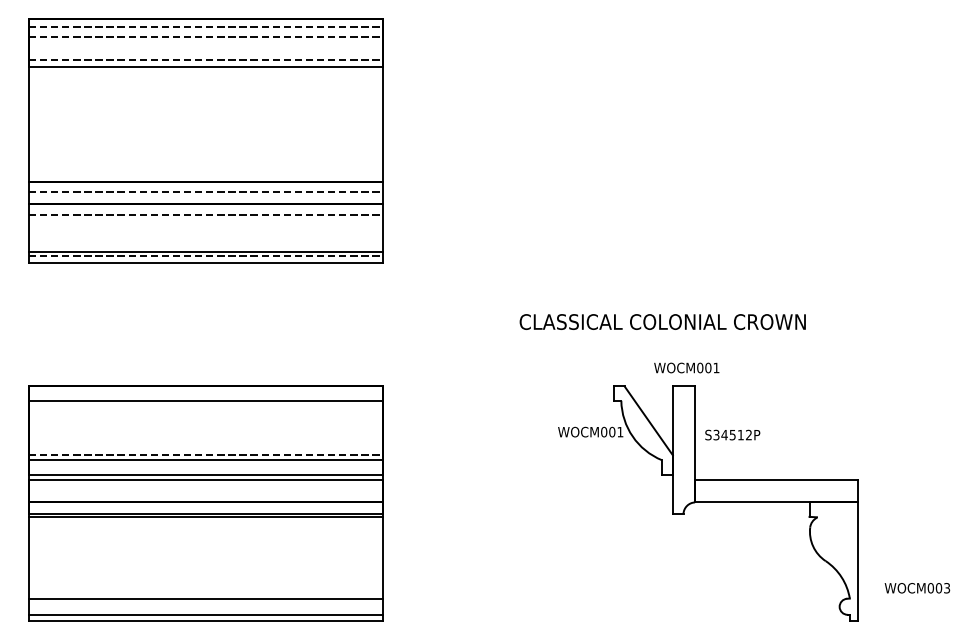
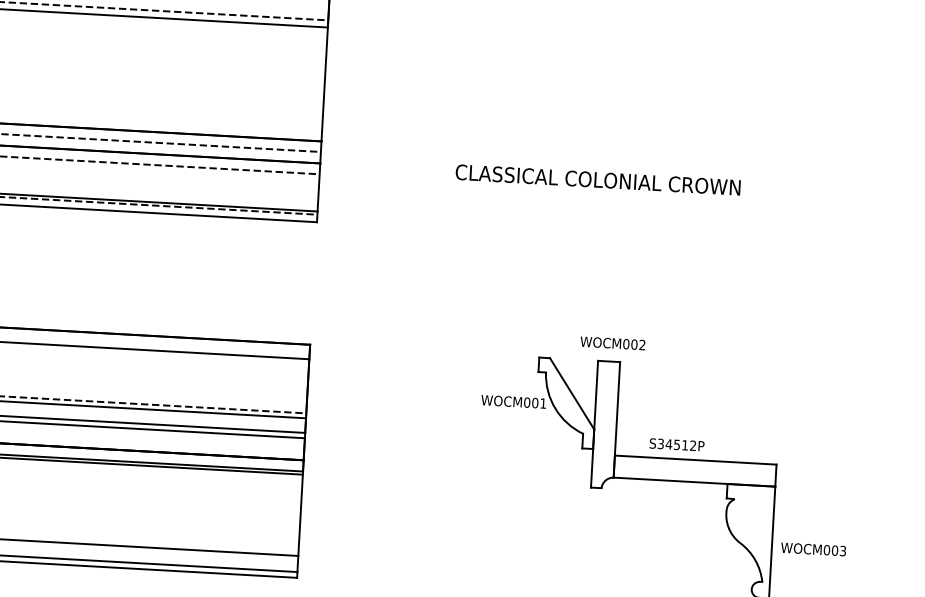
text: (662, 321) -> (597, 179), moved
text: (716, 367) -> (642, 344), WOCM001 -> WOCM002
text: (732, 434) -> (676, 444), moved
text: (917, 588) -> (813, 549), moved

